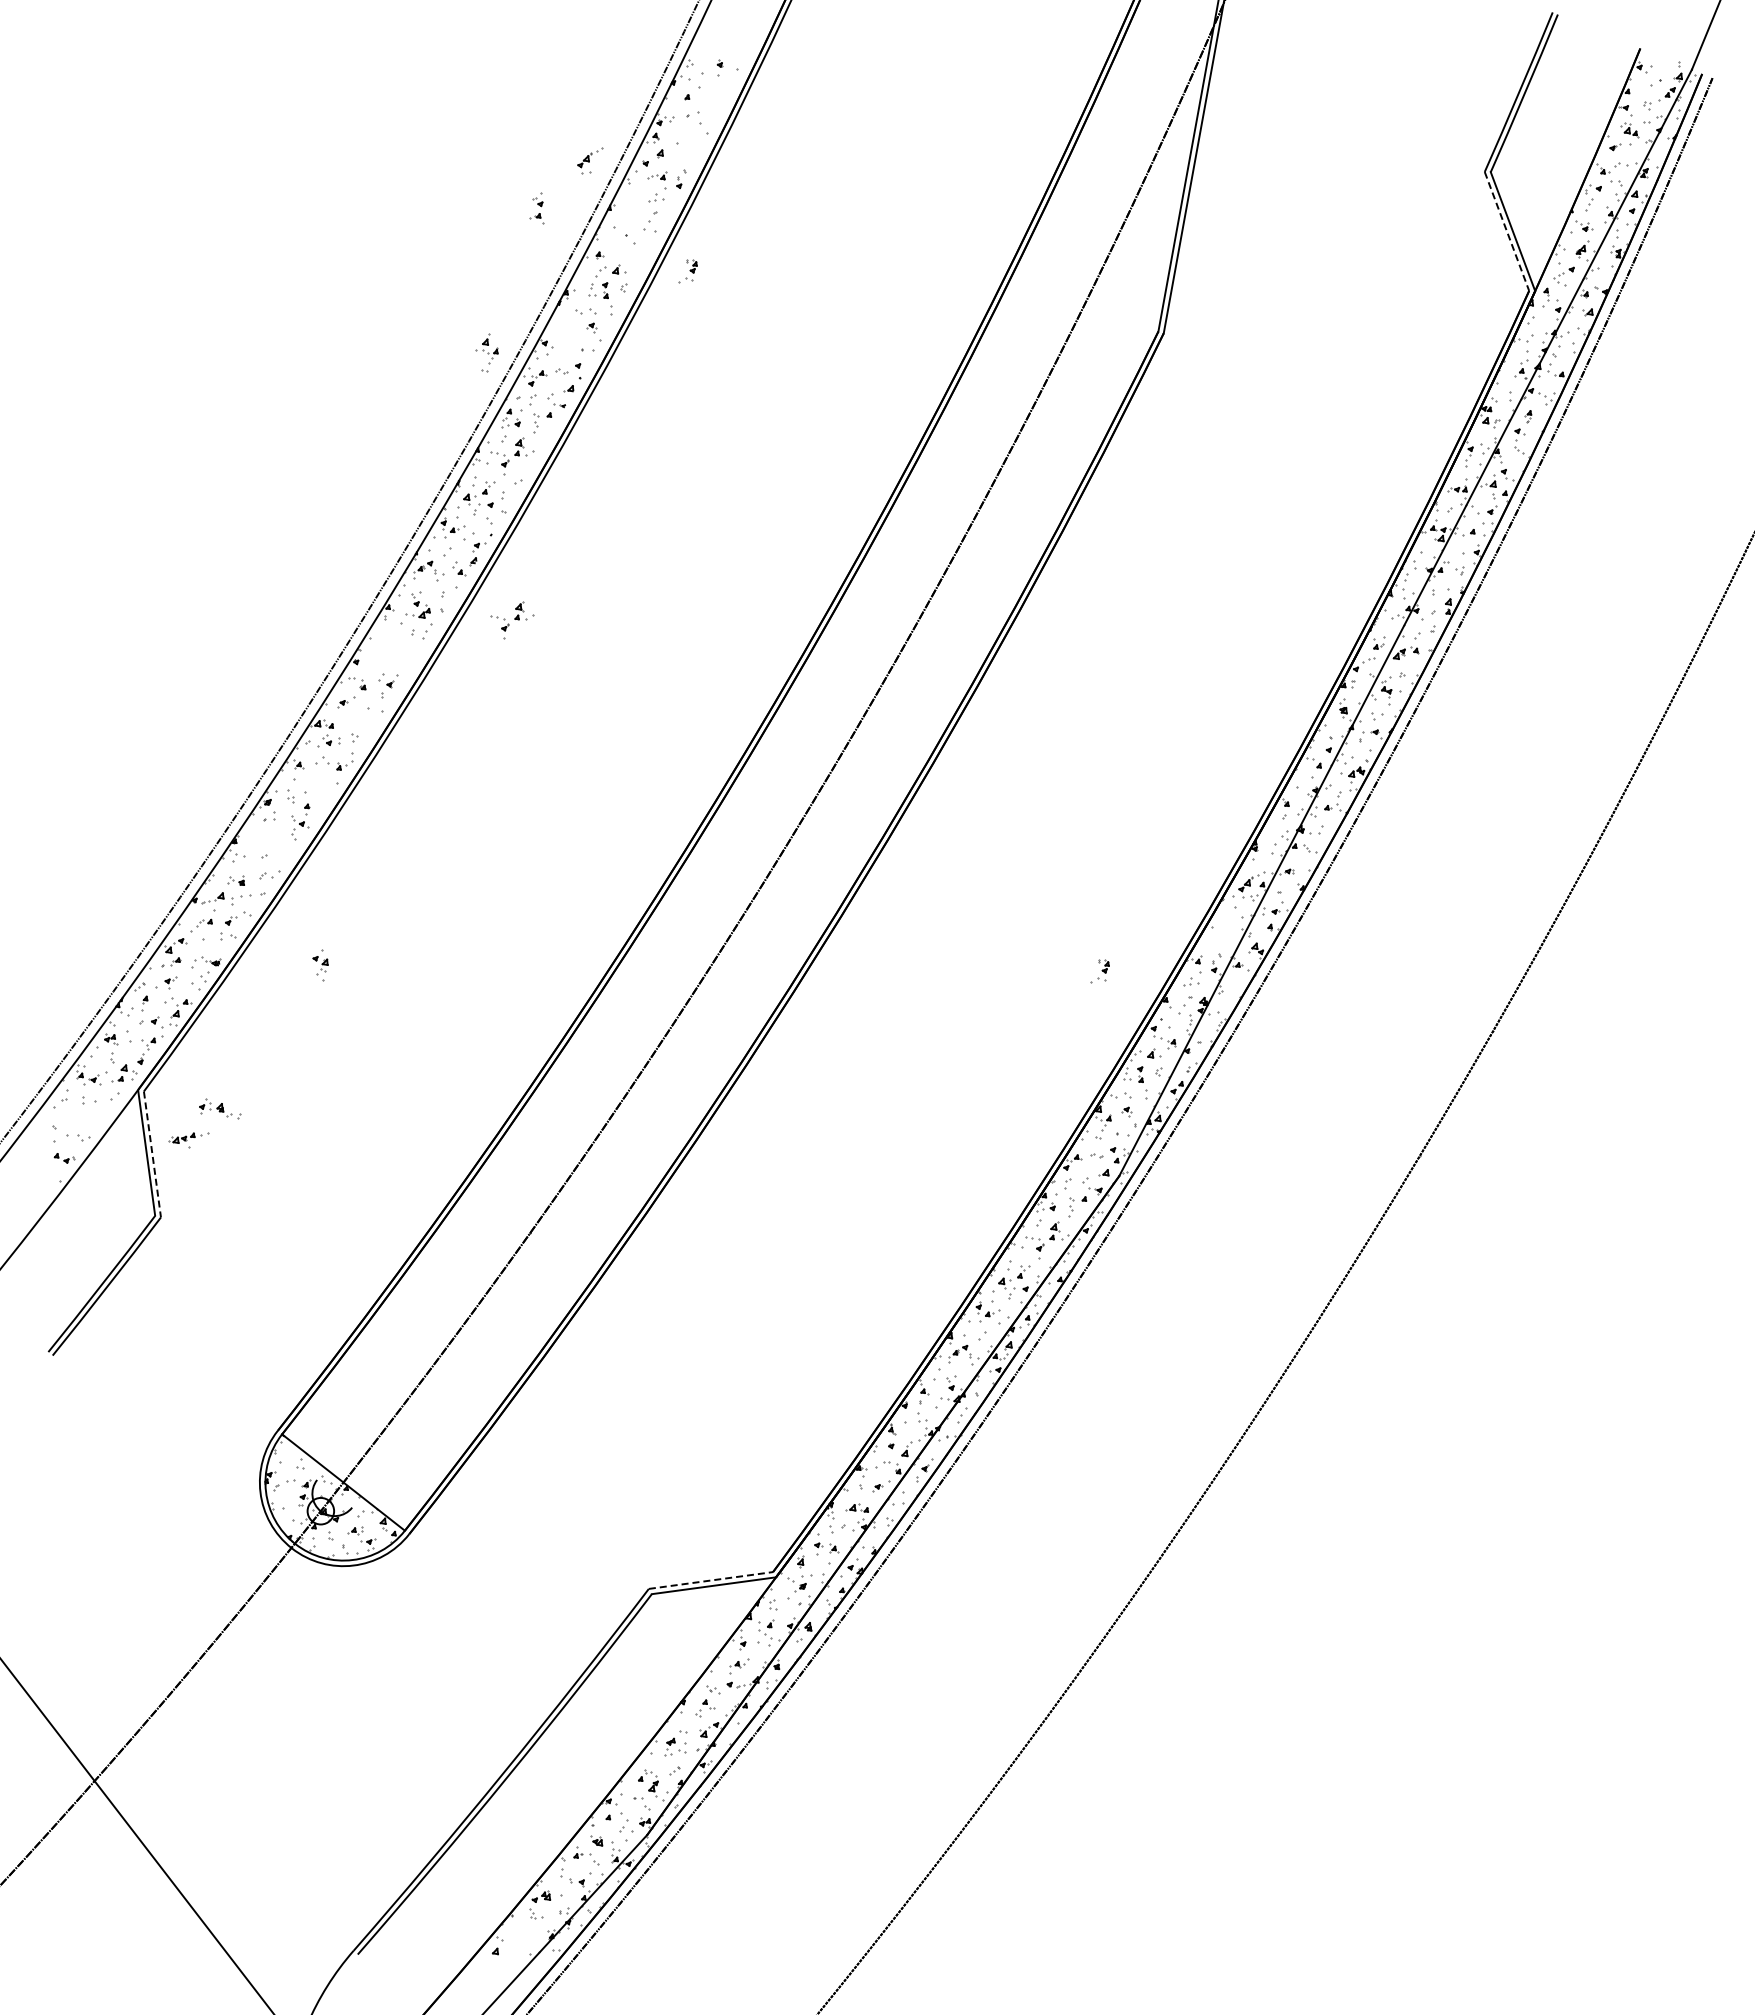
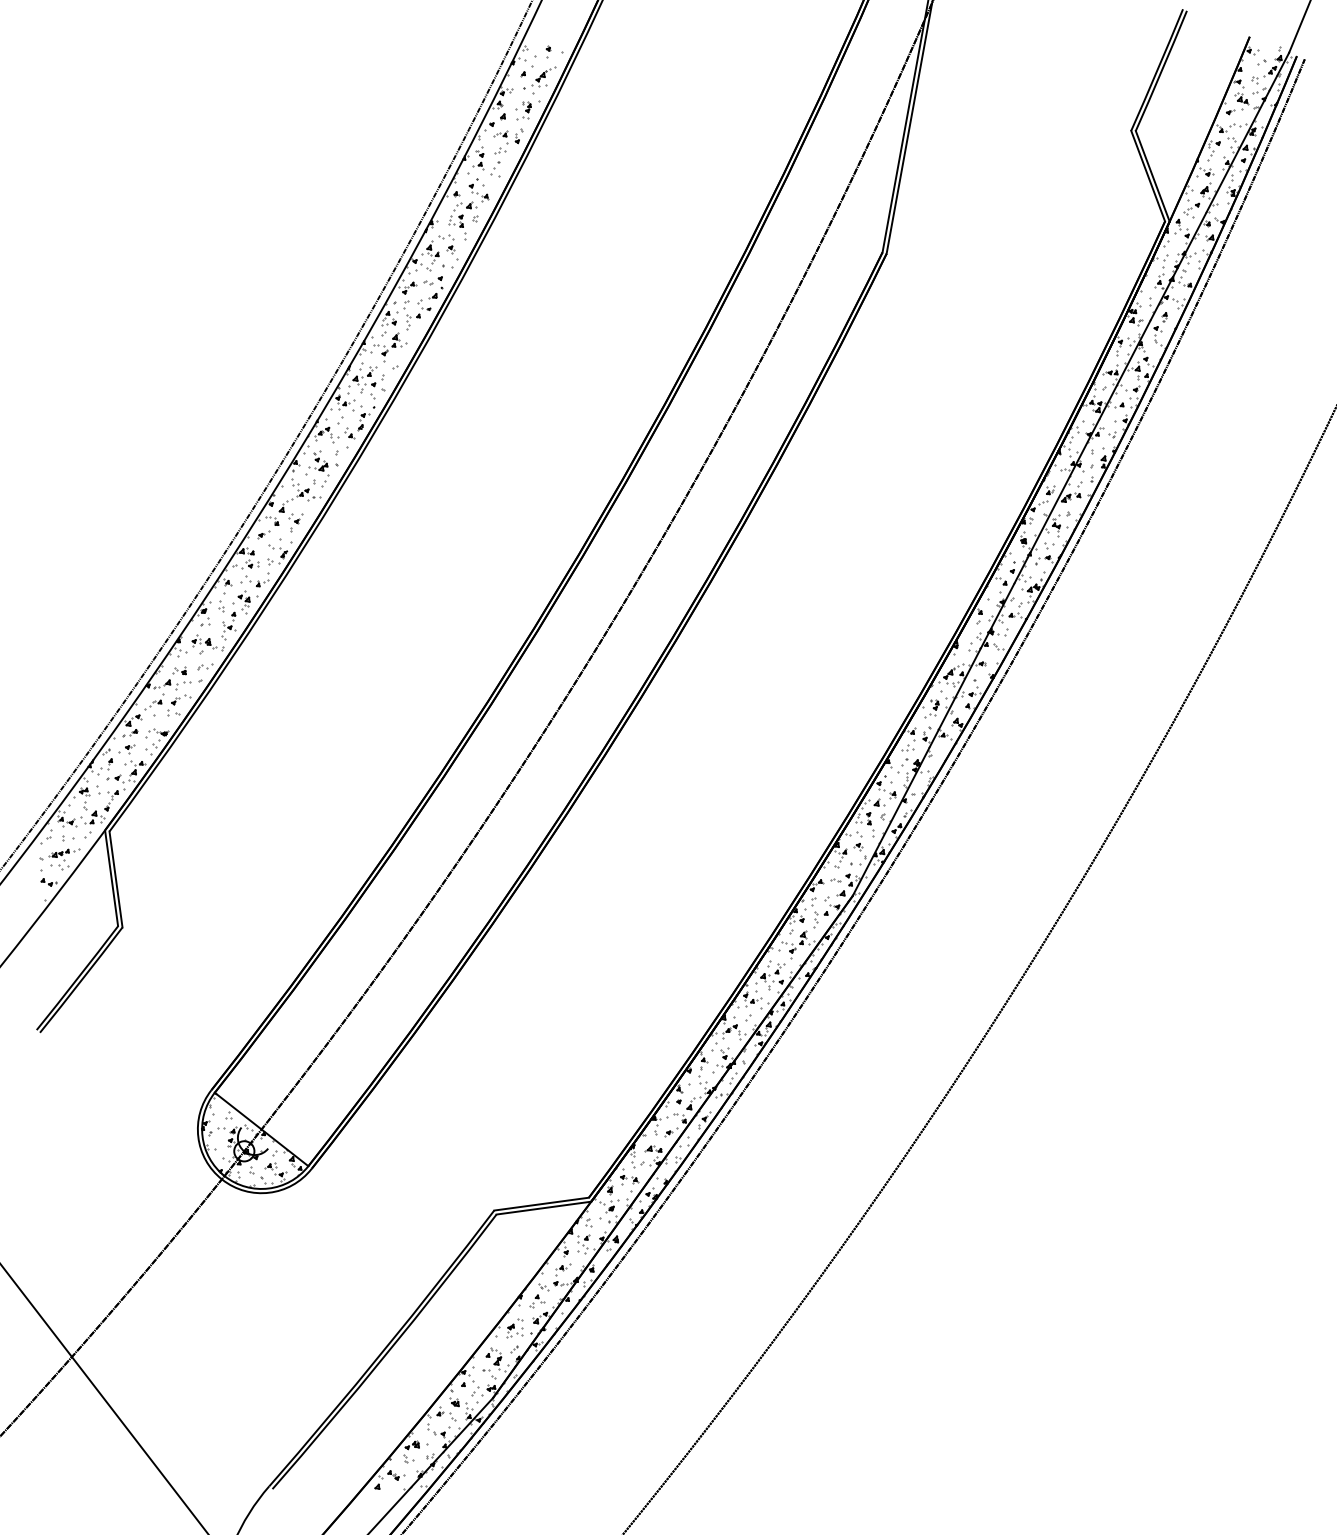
part: (590, 160) -> (545, 76), moved
part: (536, 208) -> (478, 158), moved
line: (1507, 231) -> (1148, 176), dashed -> solid
part: (628, 253) -> (478, 192), added
part: (687, 271) -> (523, 111), moved
part: (486, 352) -> (429, 255), moved
part: (512, 620) -> (390, 472), removed
part: (393, 650) -> (299, 495), added
part: (364, 727) -> (277, 554), added
part: (320, 965) -> (244, 602), moved
part: (1099, 971) -> (931, 708), moved
part: (220, 1108) -> (208, 642), moved
part: (188, 1140) -> (64, 855), moved
line: (152, 1154) -> (116, 879), dashed -> solid
line: (710, 1580) -> (541, 1204), dashed -> solid
part: (520, 1936) -> (396, 1475), added

